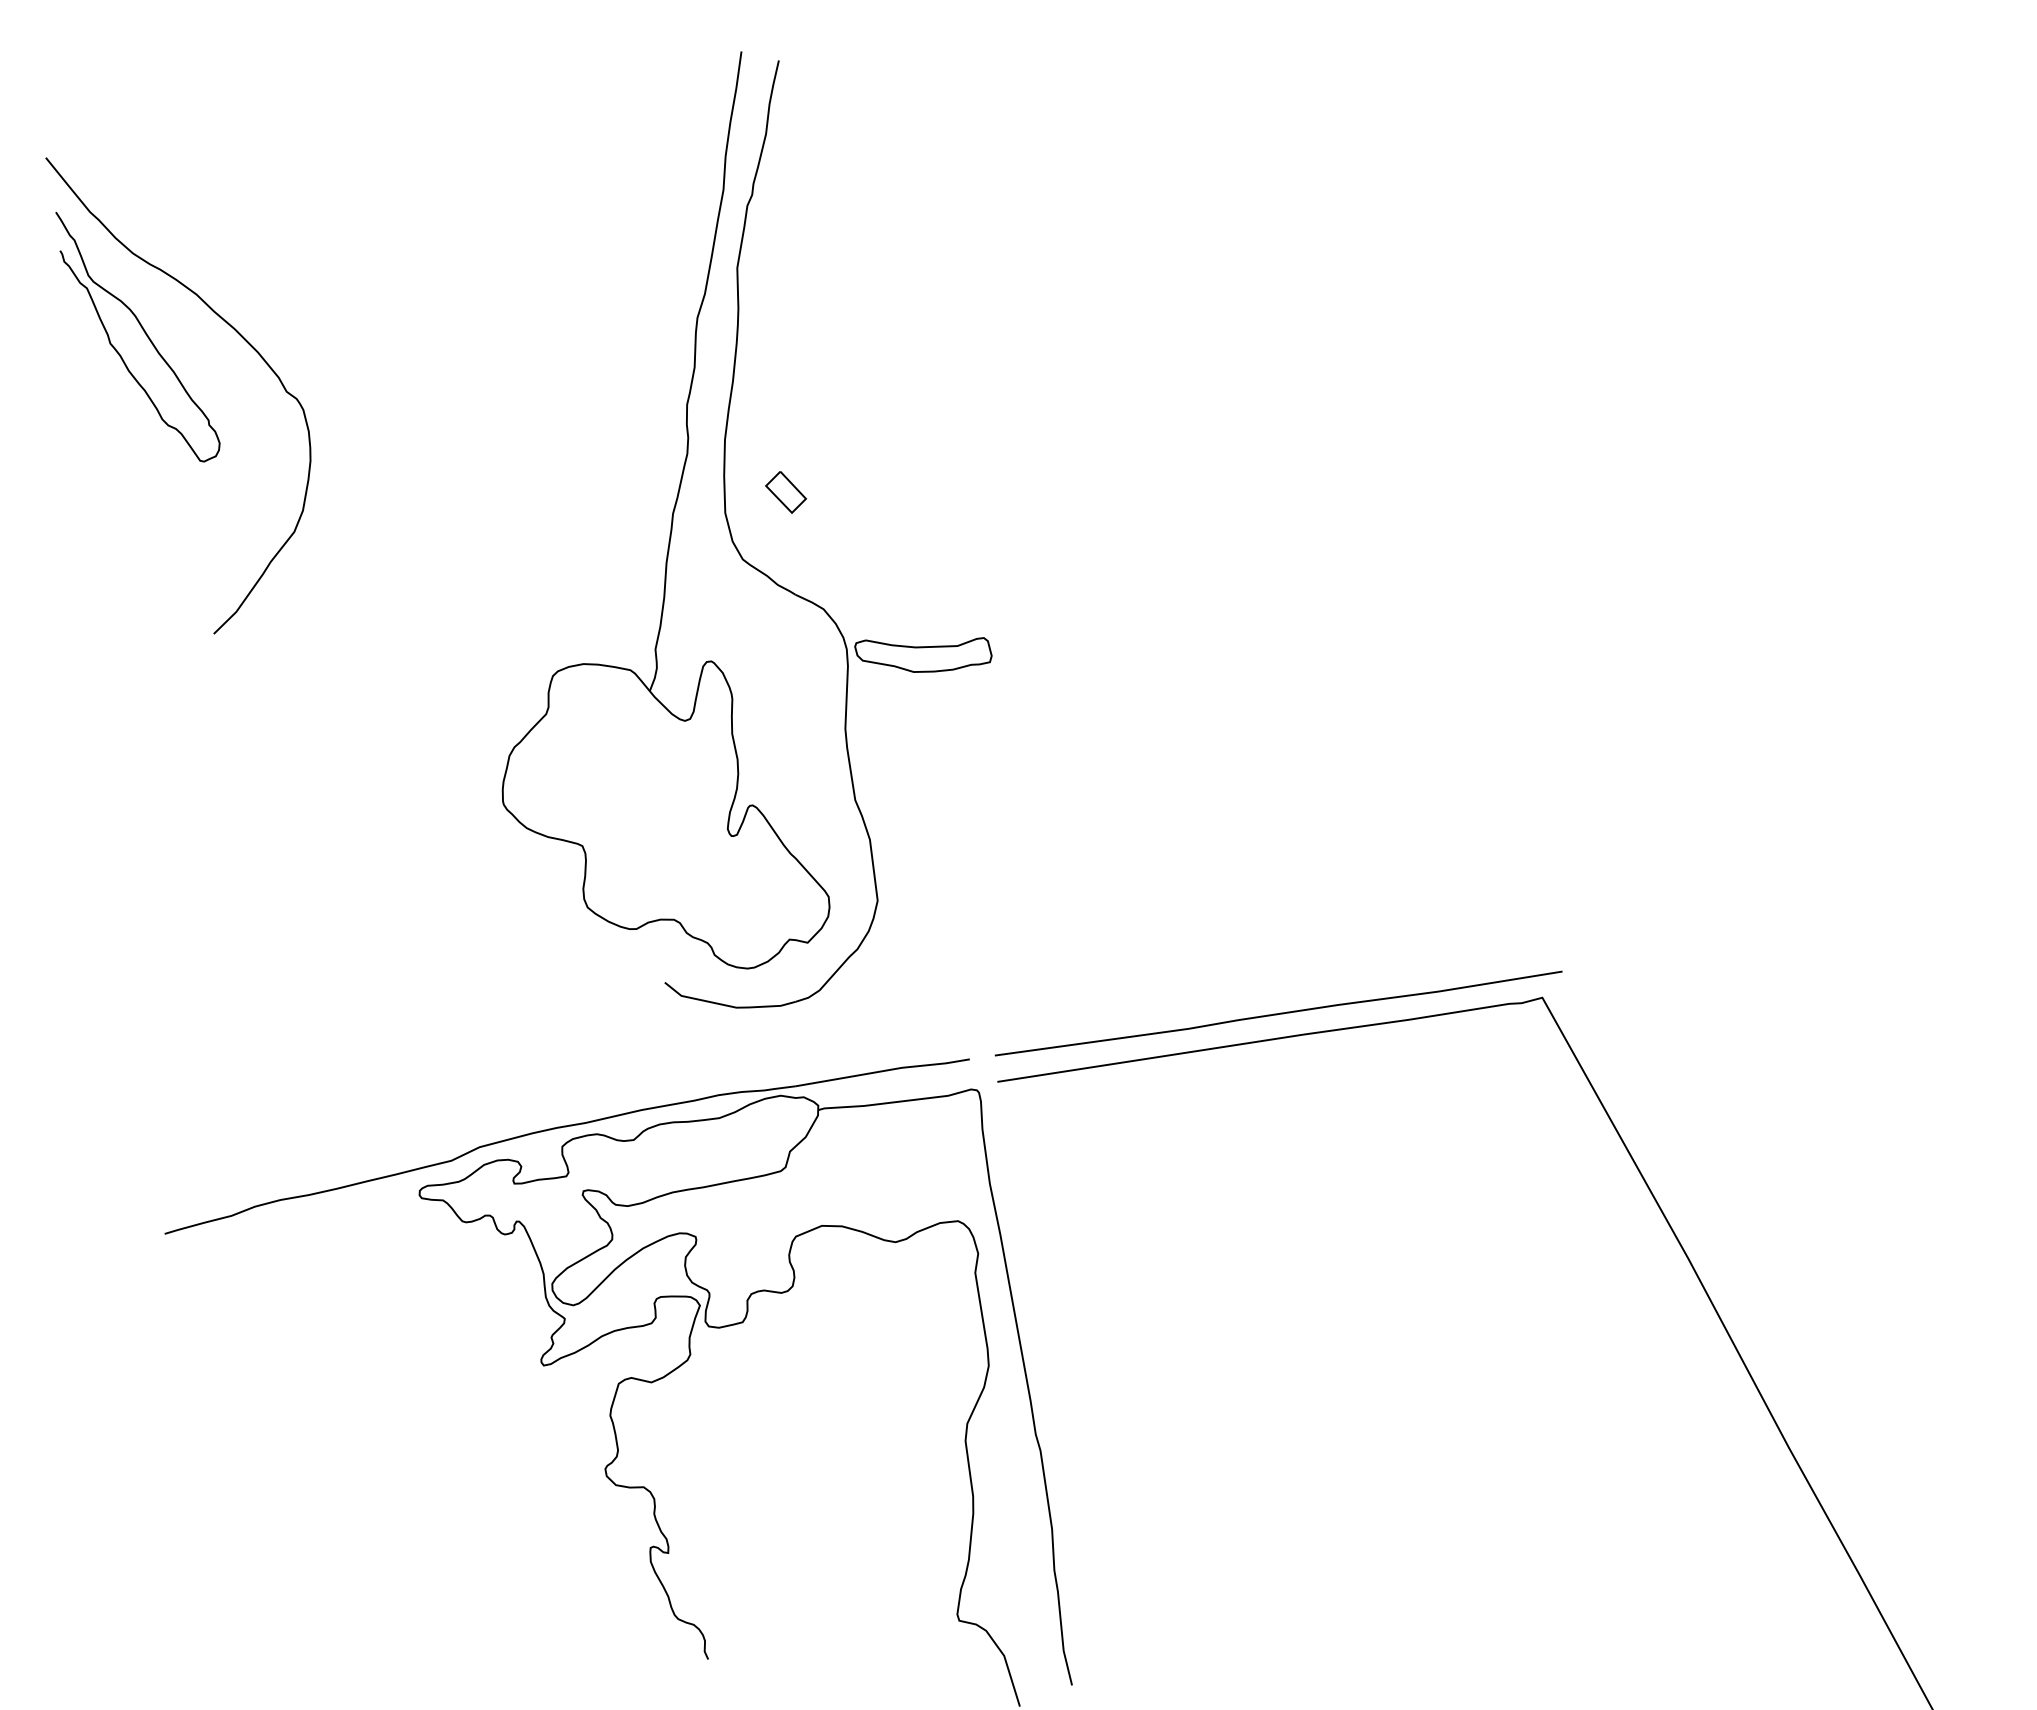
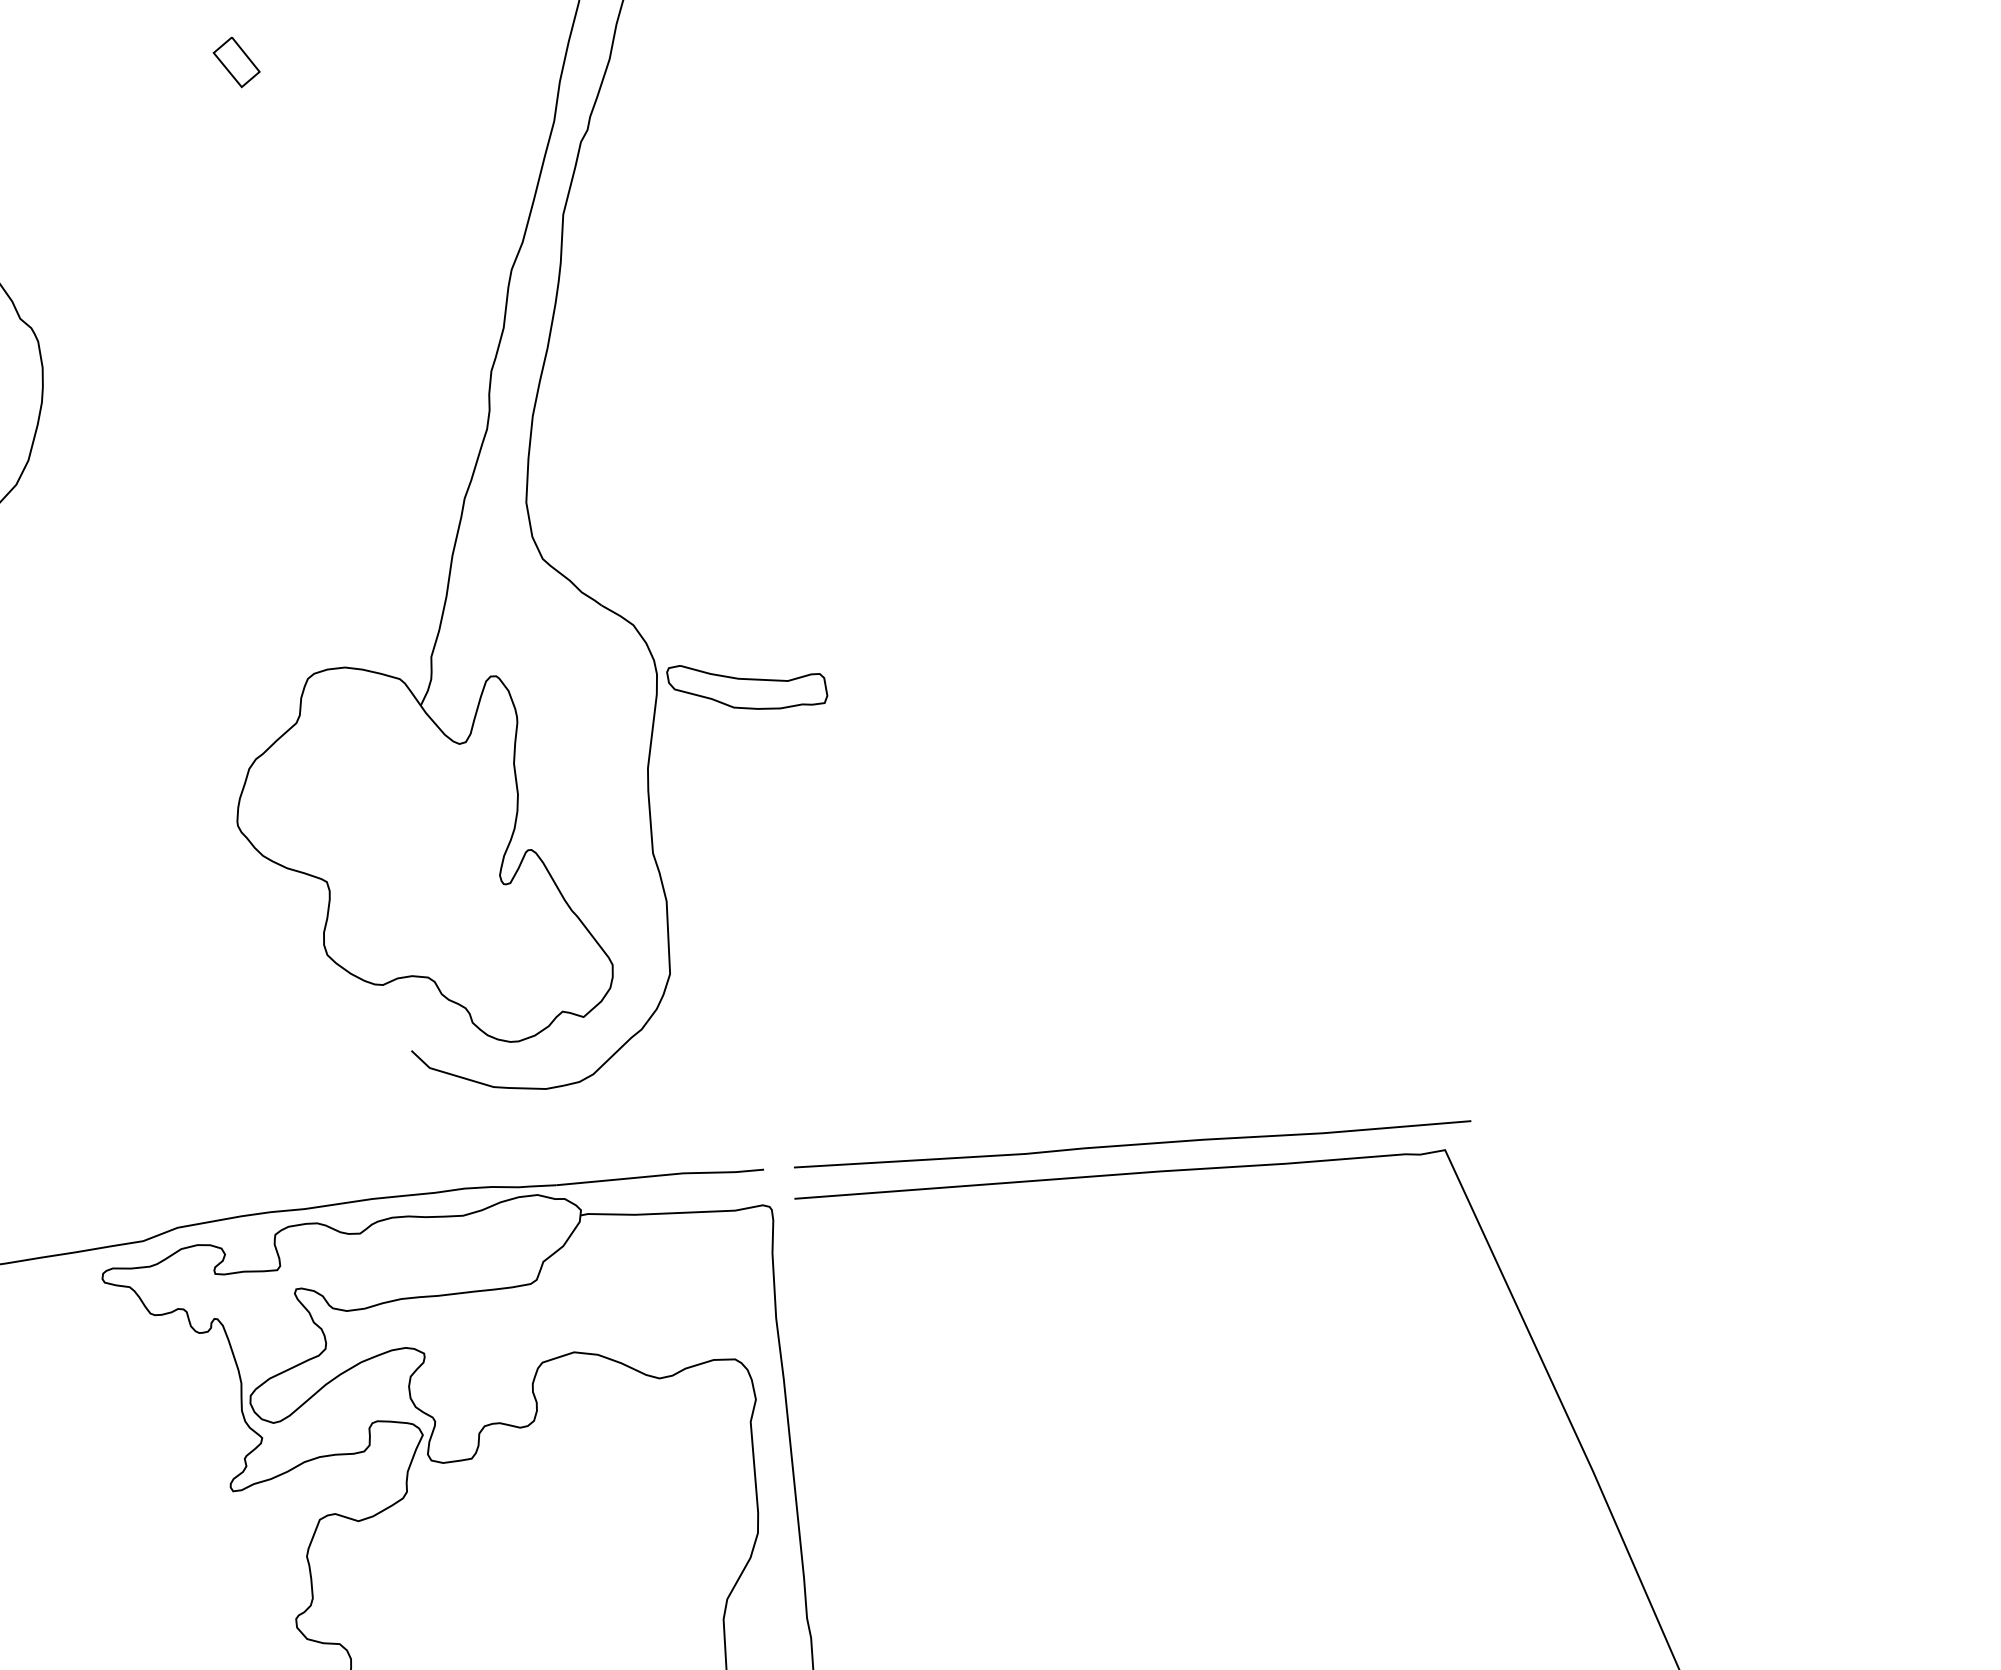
part: (785, 492) -> (236, 62), moved

